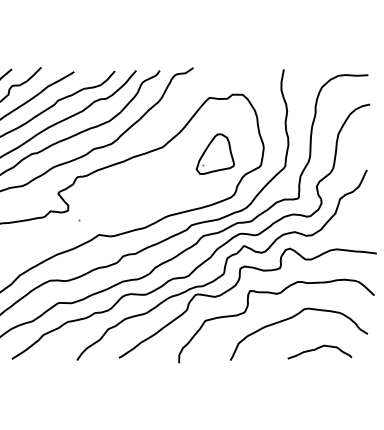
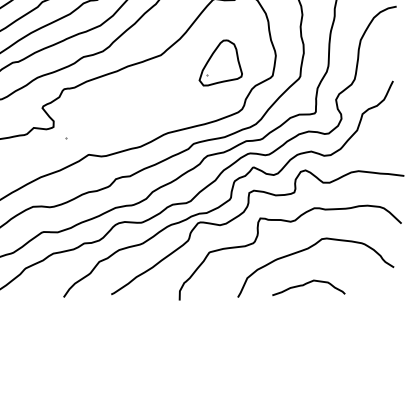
curve: (317, 349) -> (306, 284), moved

